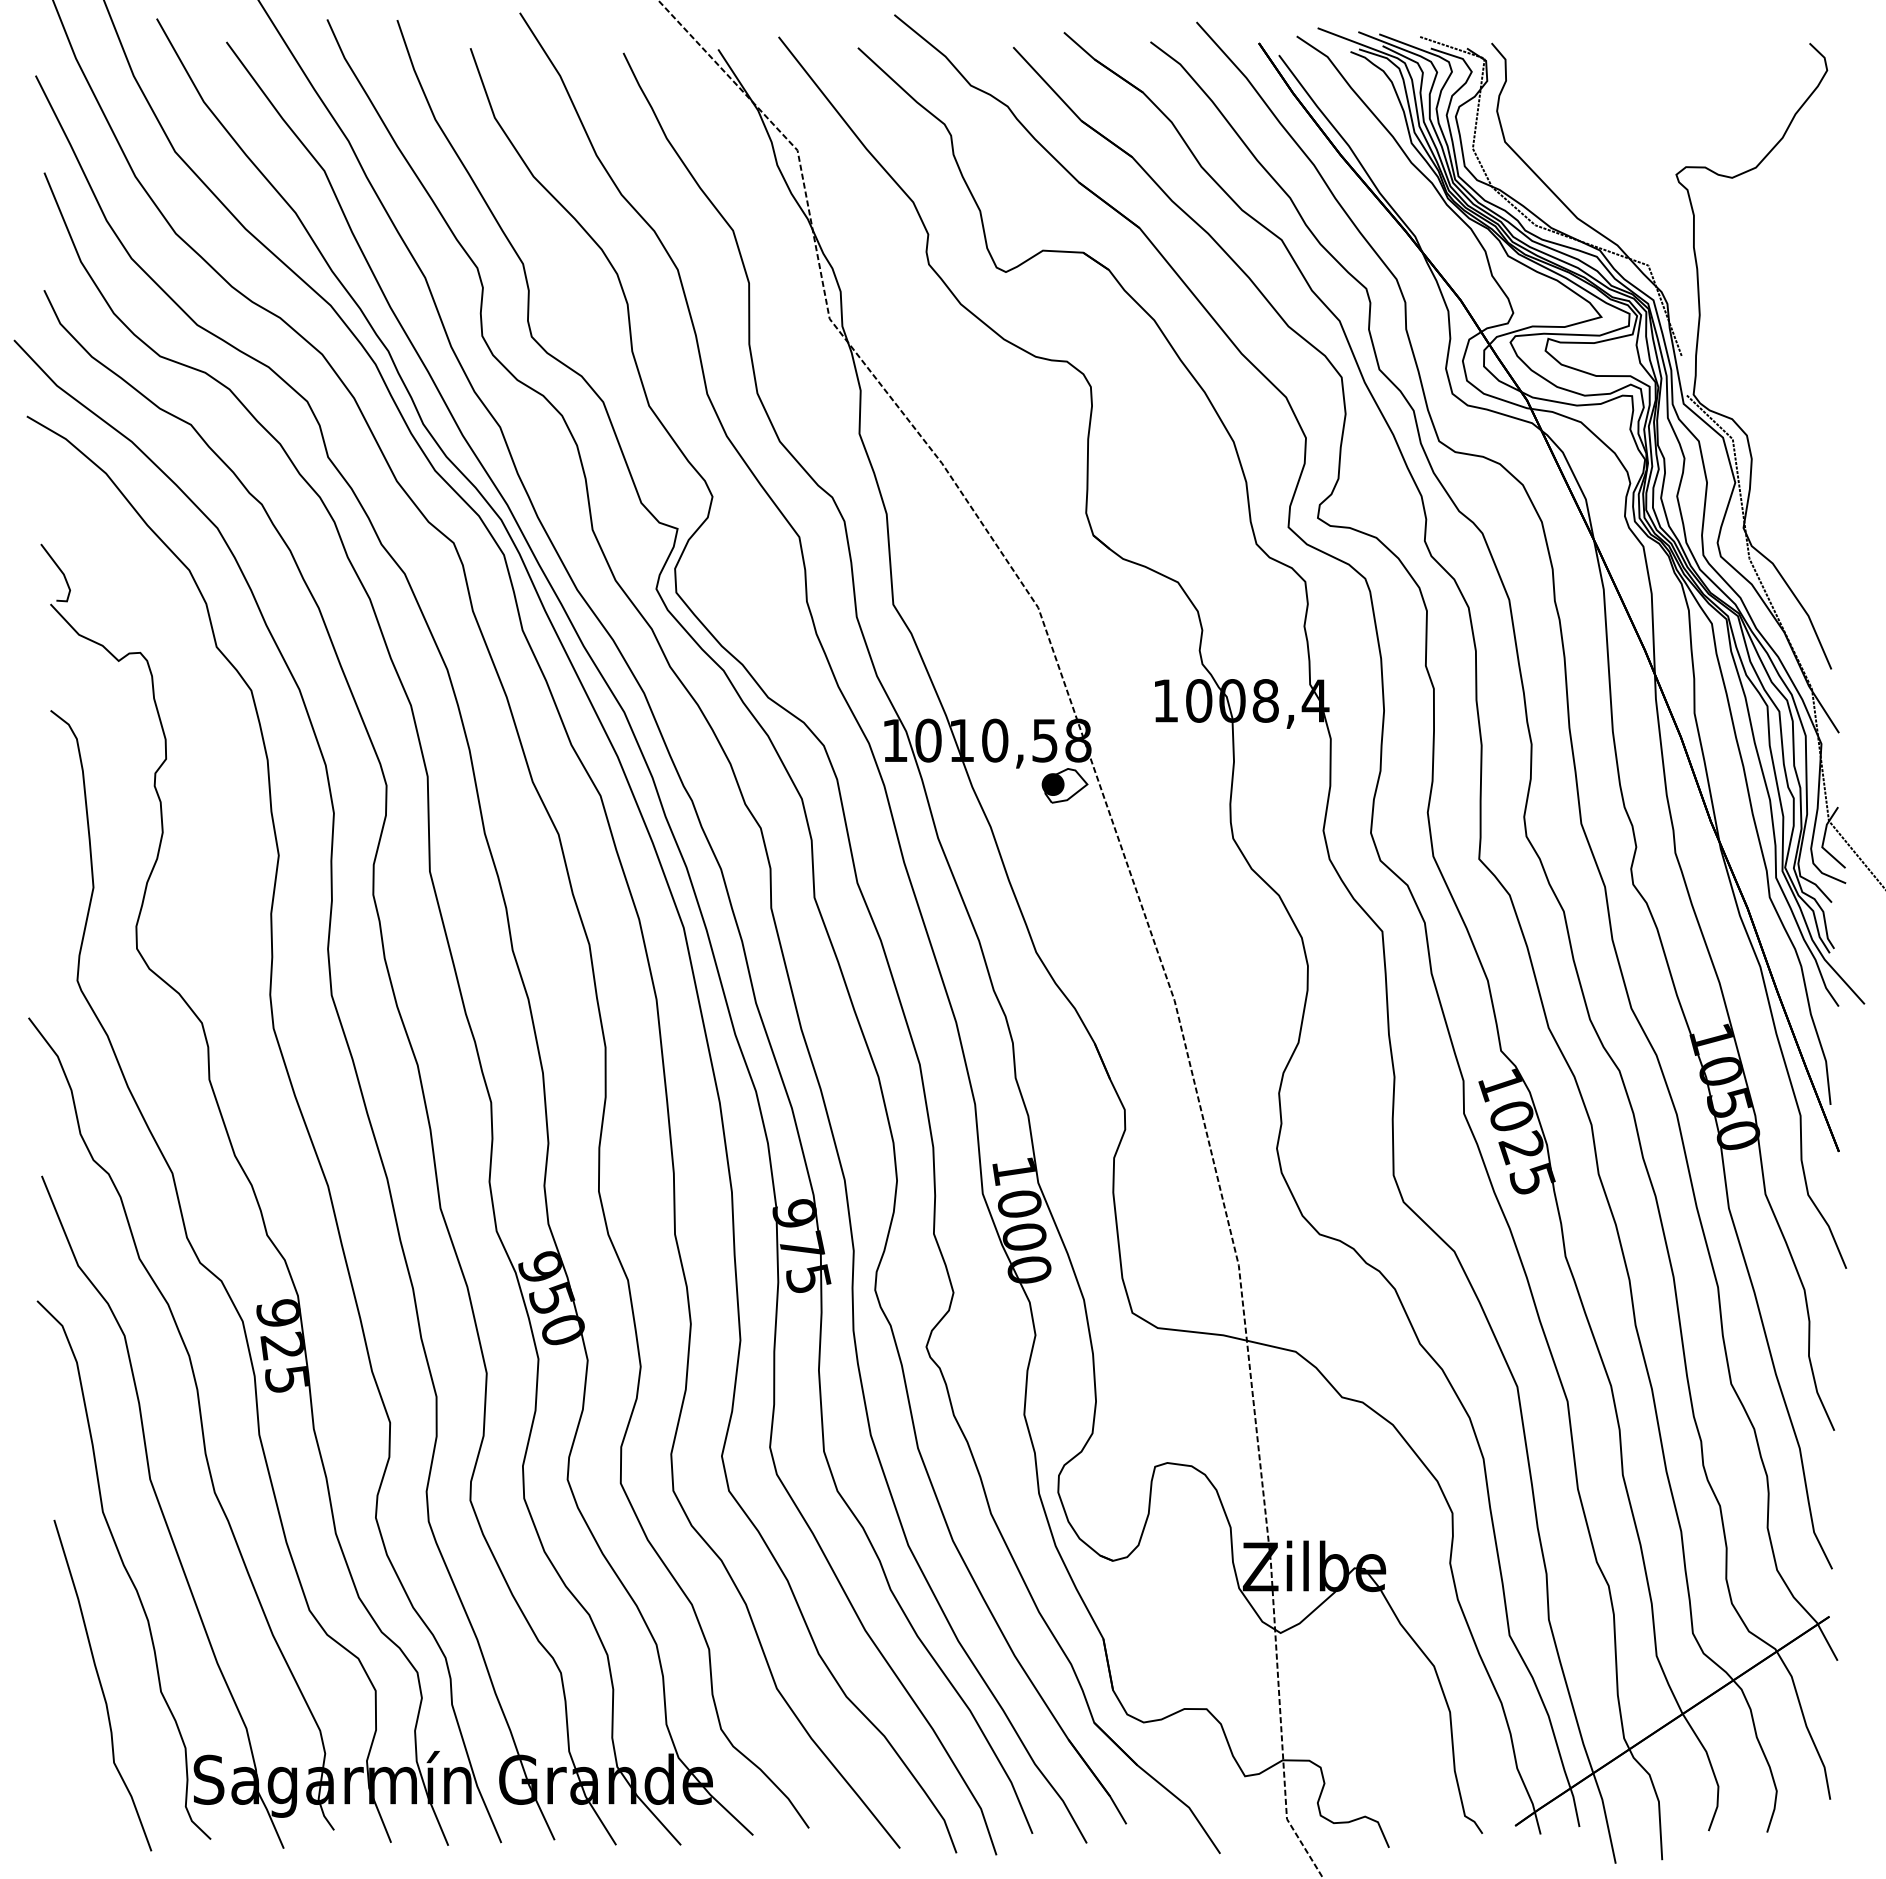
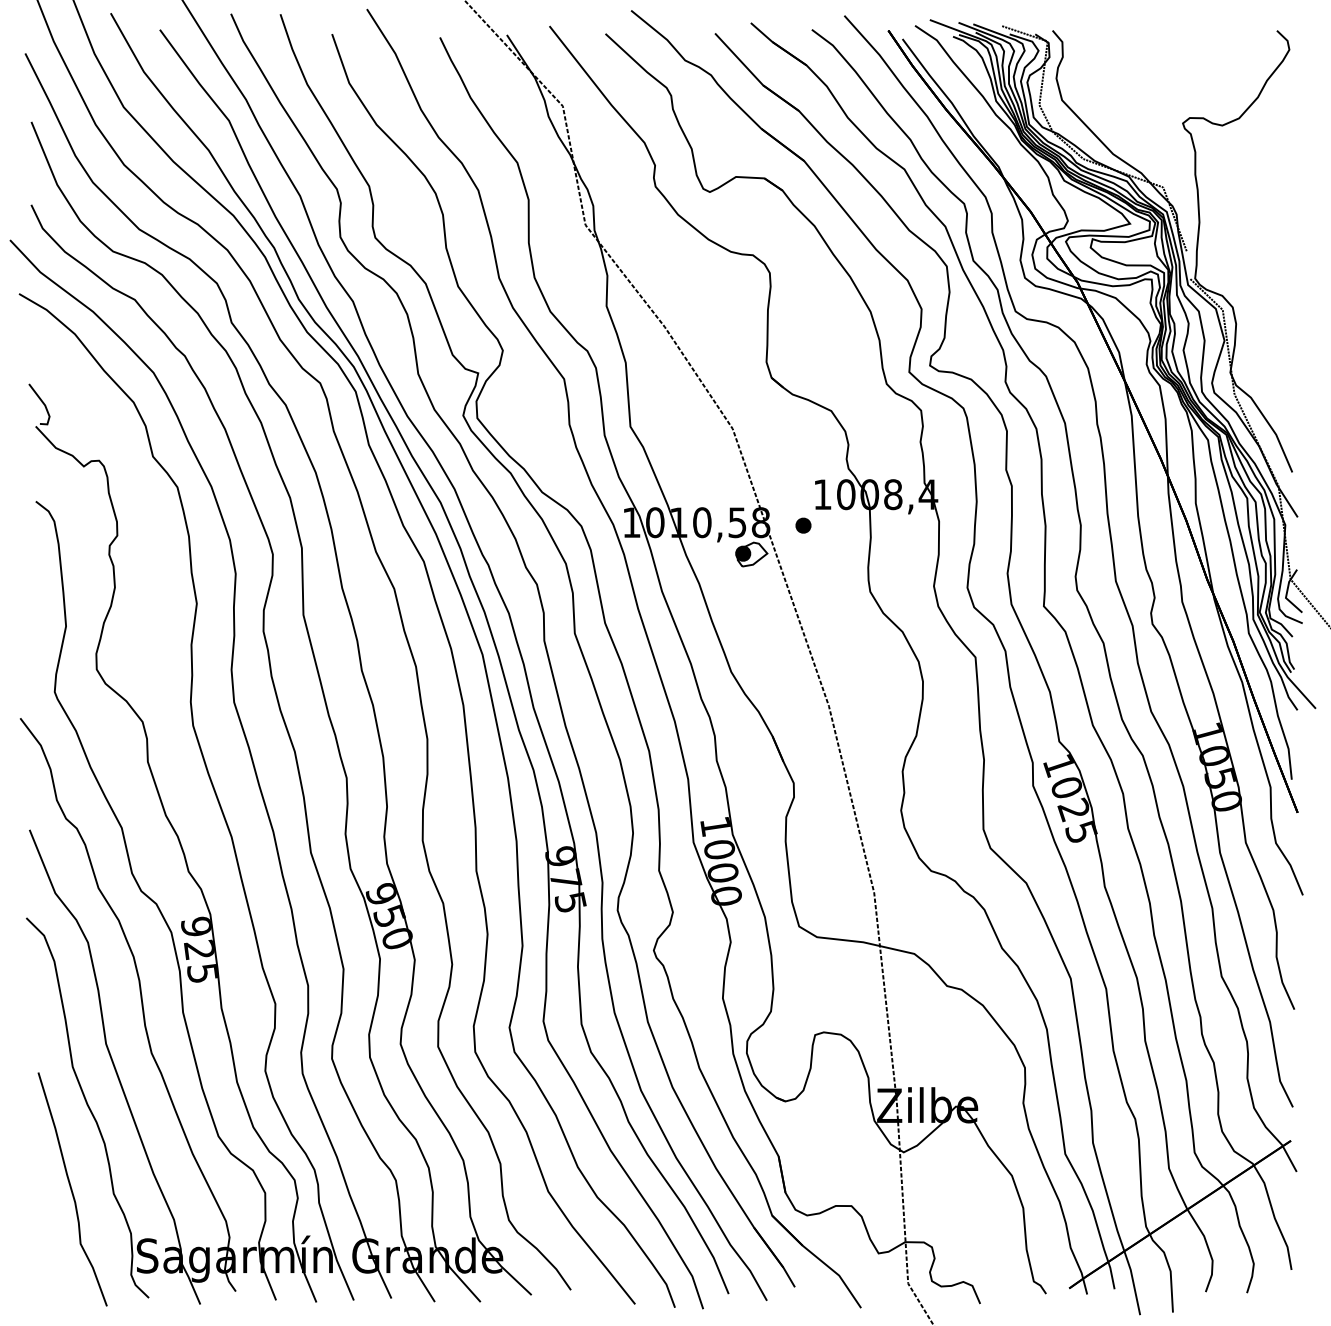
part: (1138, 744) -> (803, 525), added

